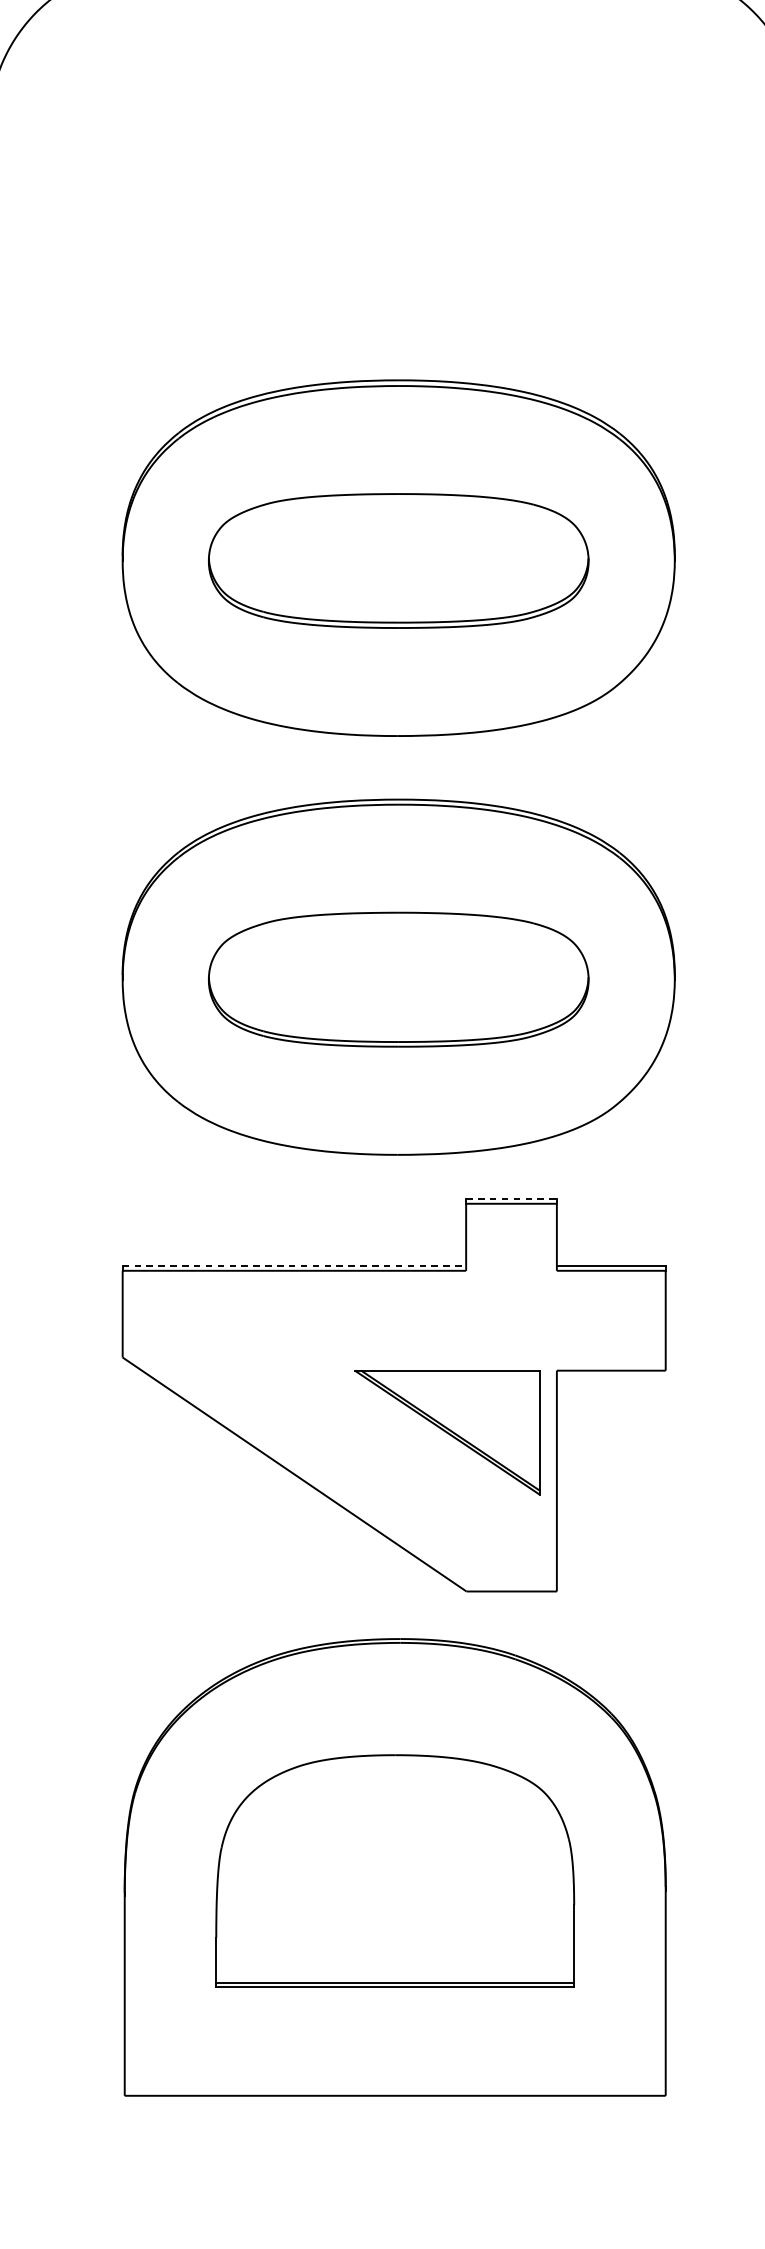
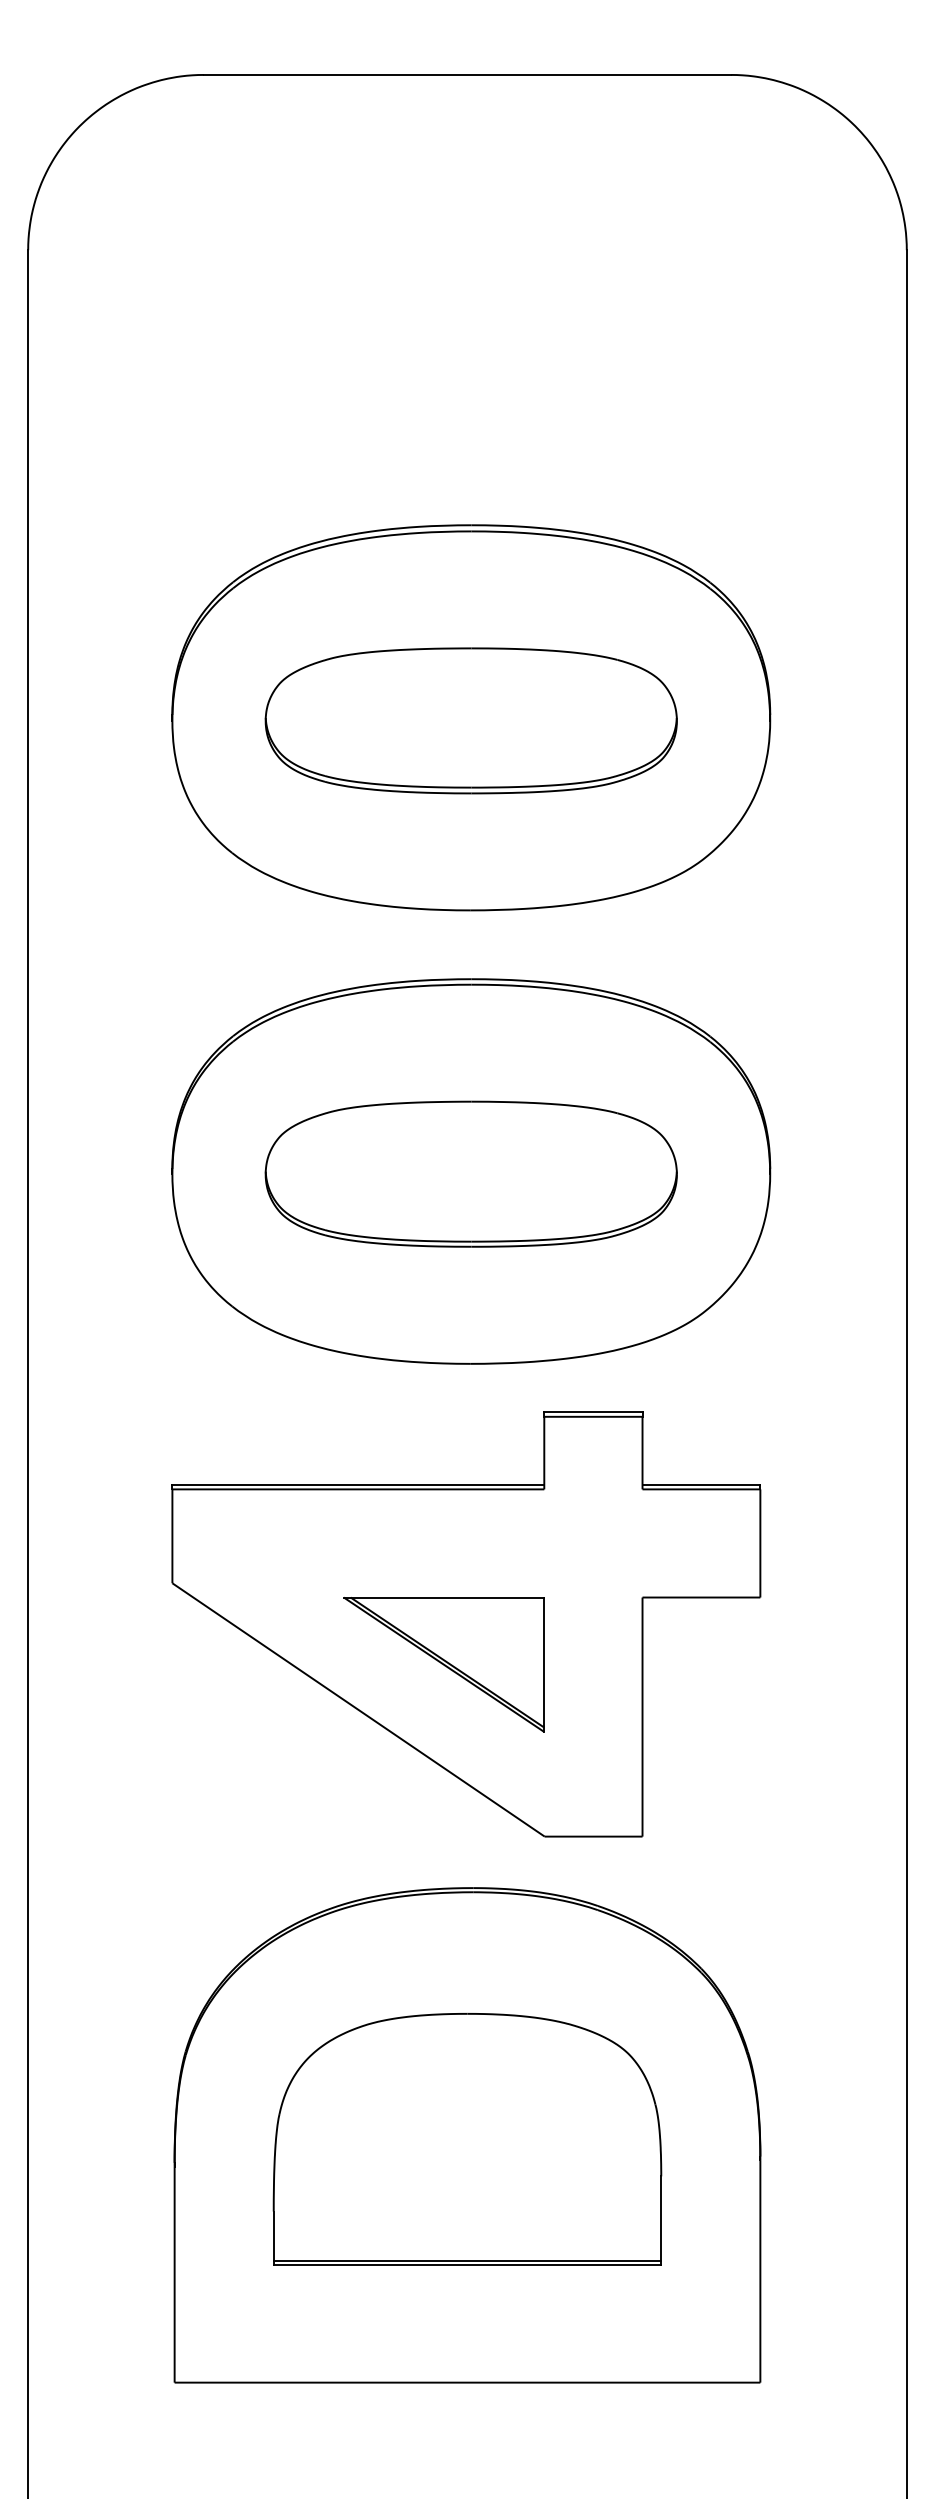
line: (511, 1198) -> (593, 1411), dashed -> solid
line: (294, 1266) -> (358, 1484), dashed -> solid
part: (446, 1432) -> (443, 1664), moved

